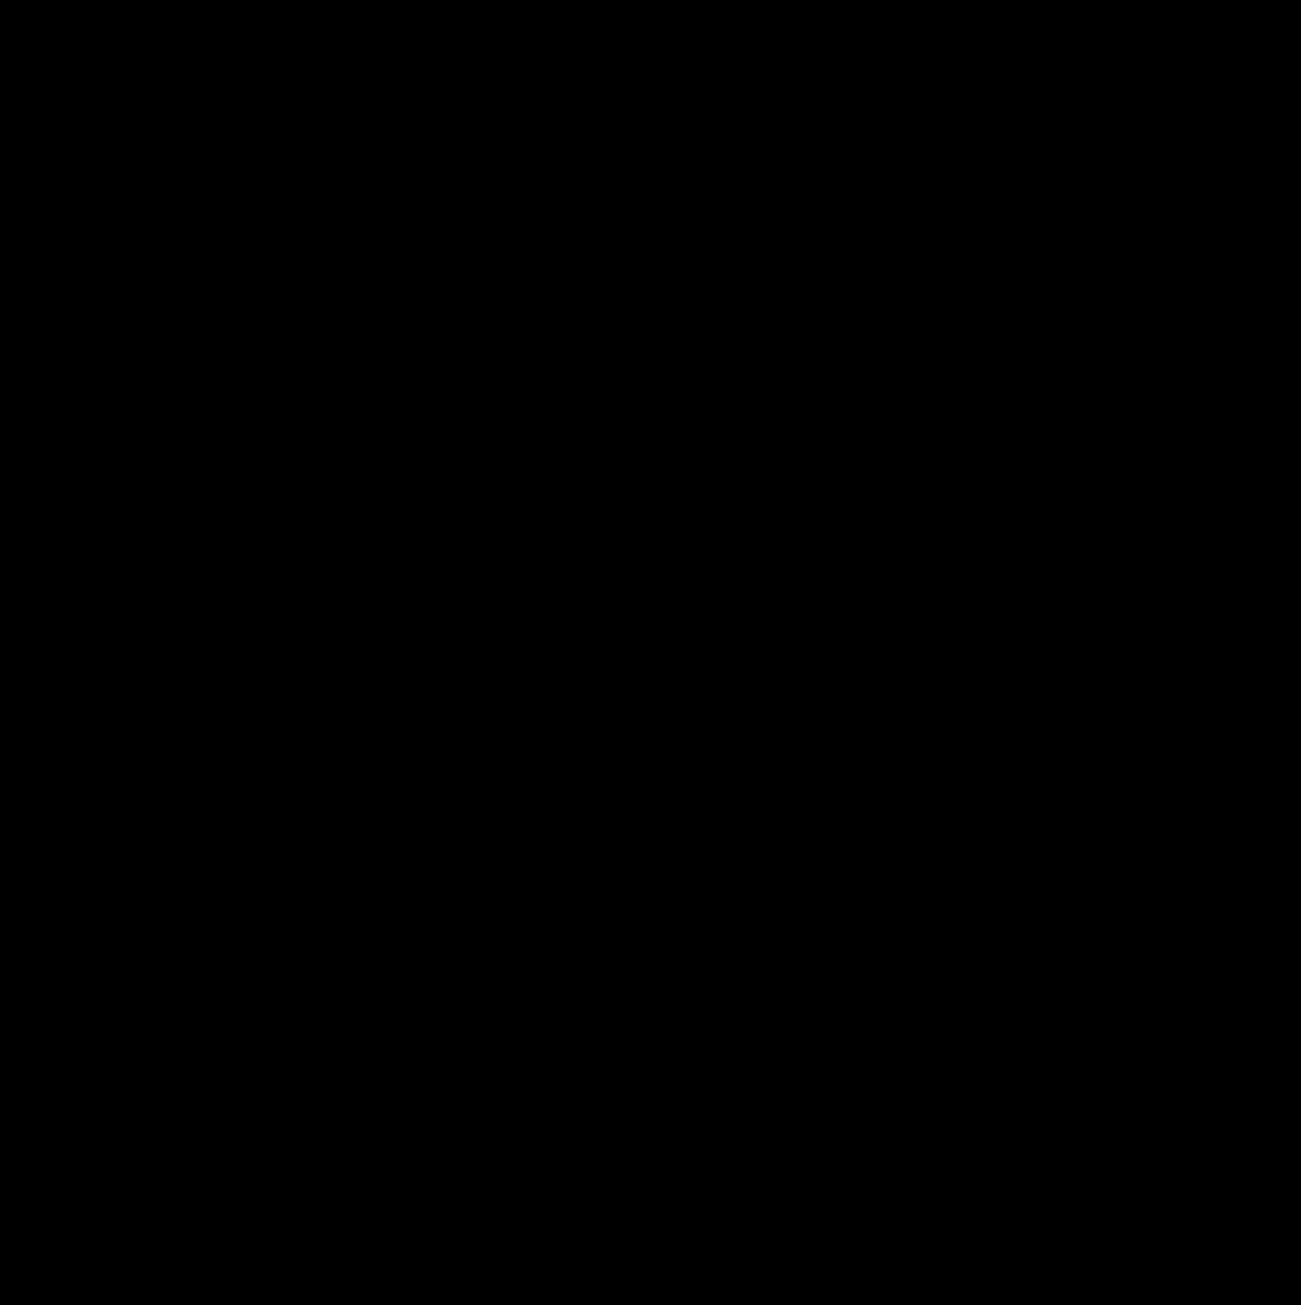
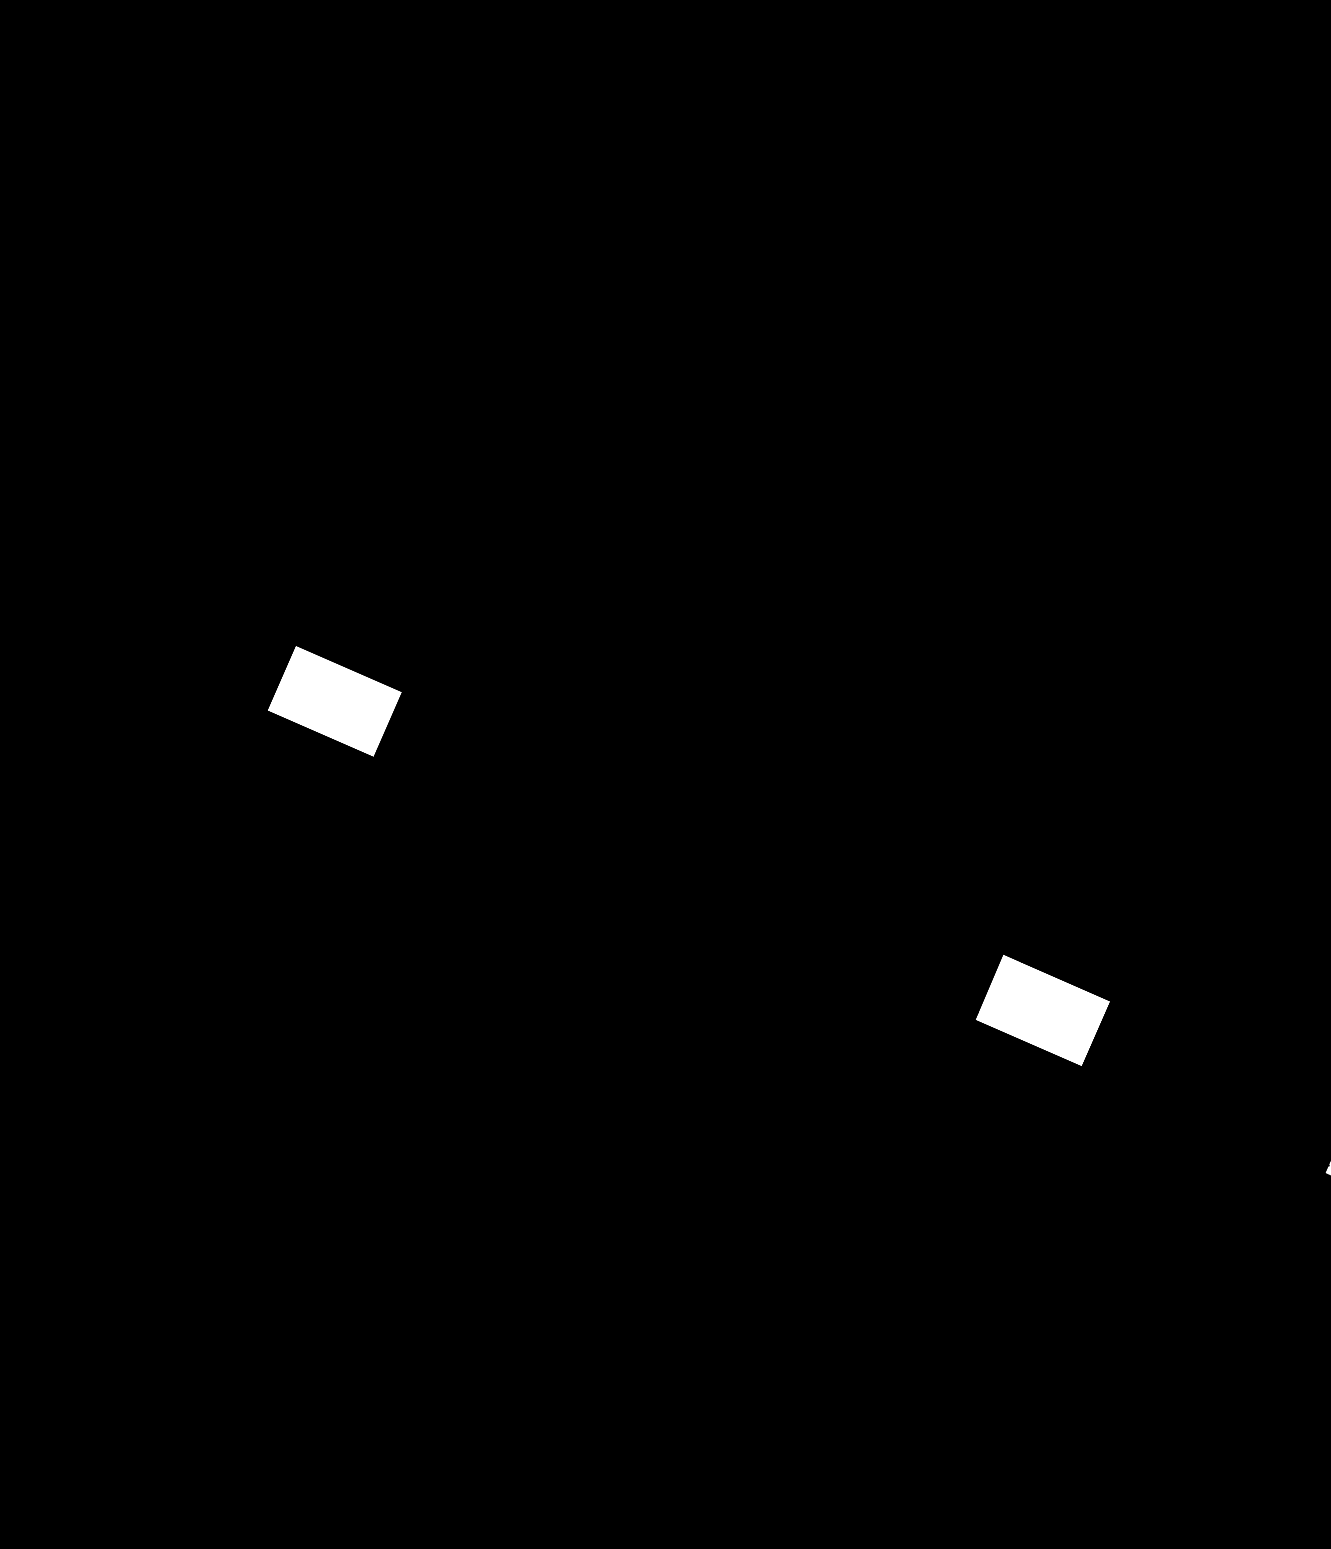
fill: (417, 405) -> (334, 701), removed
fill: (1056, 839) -> (1042, 1010), removed

